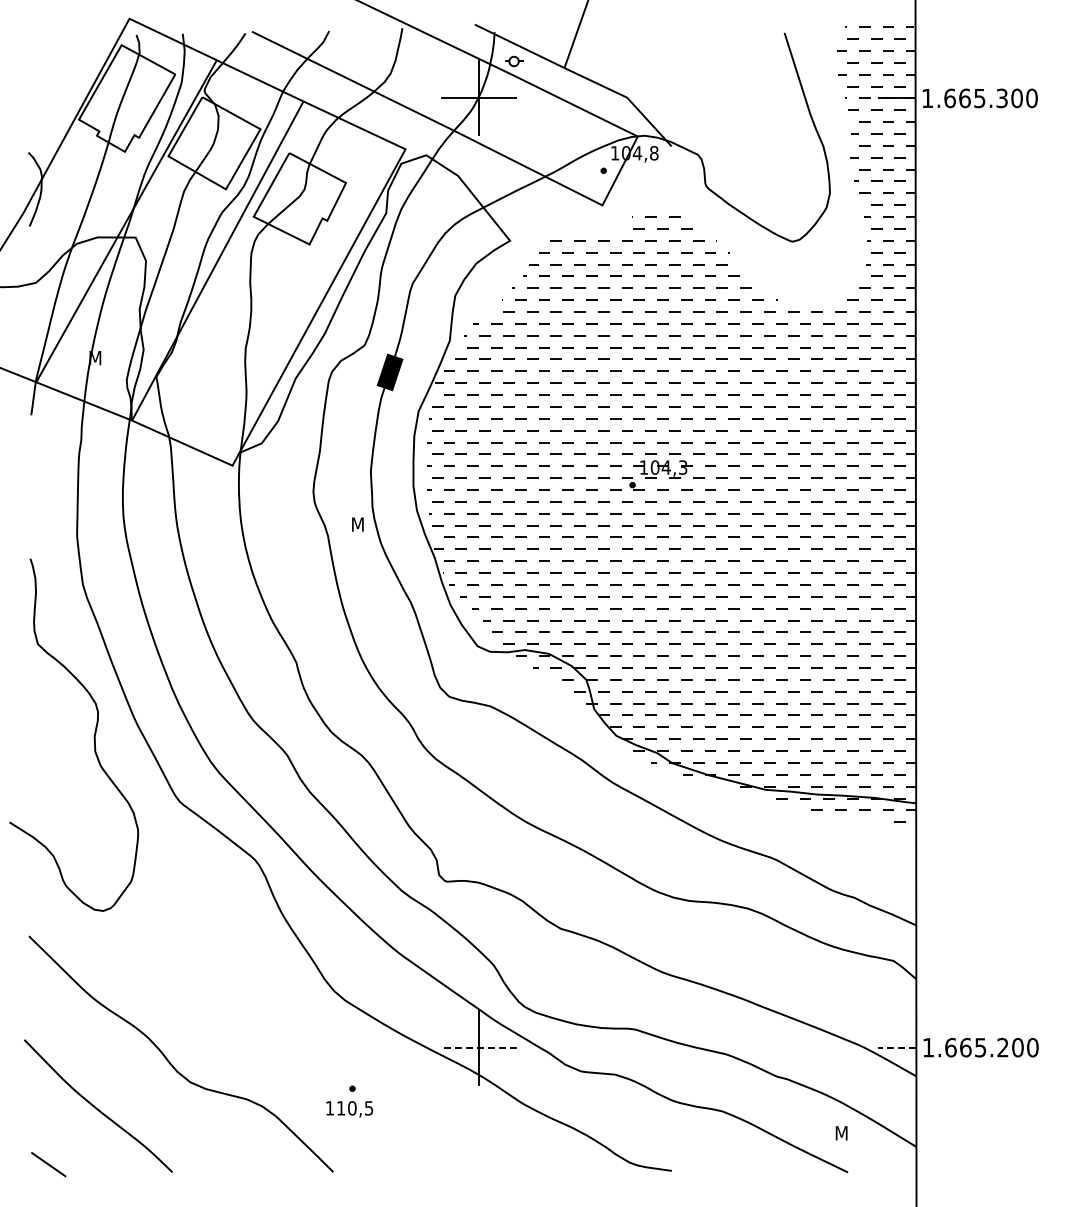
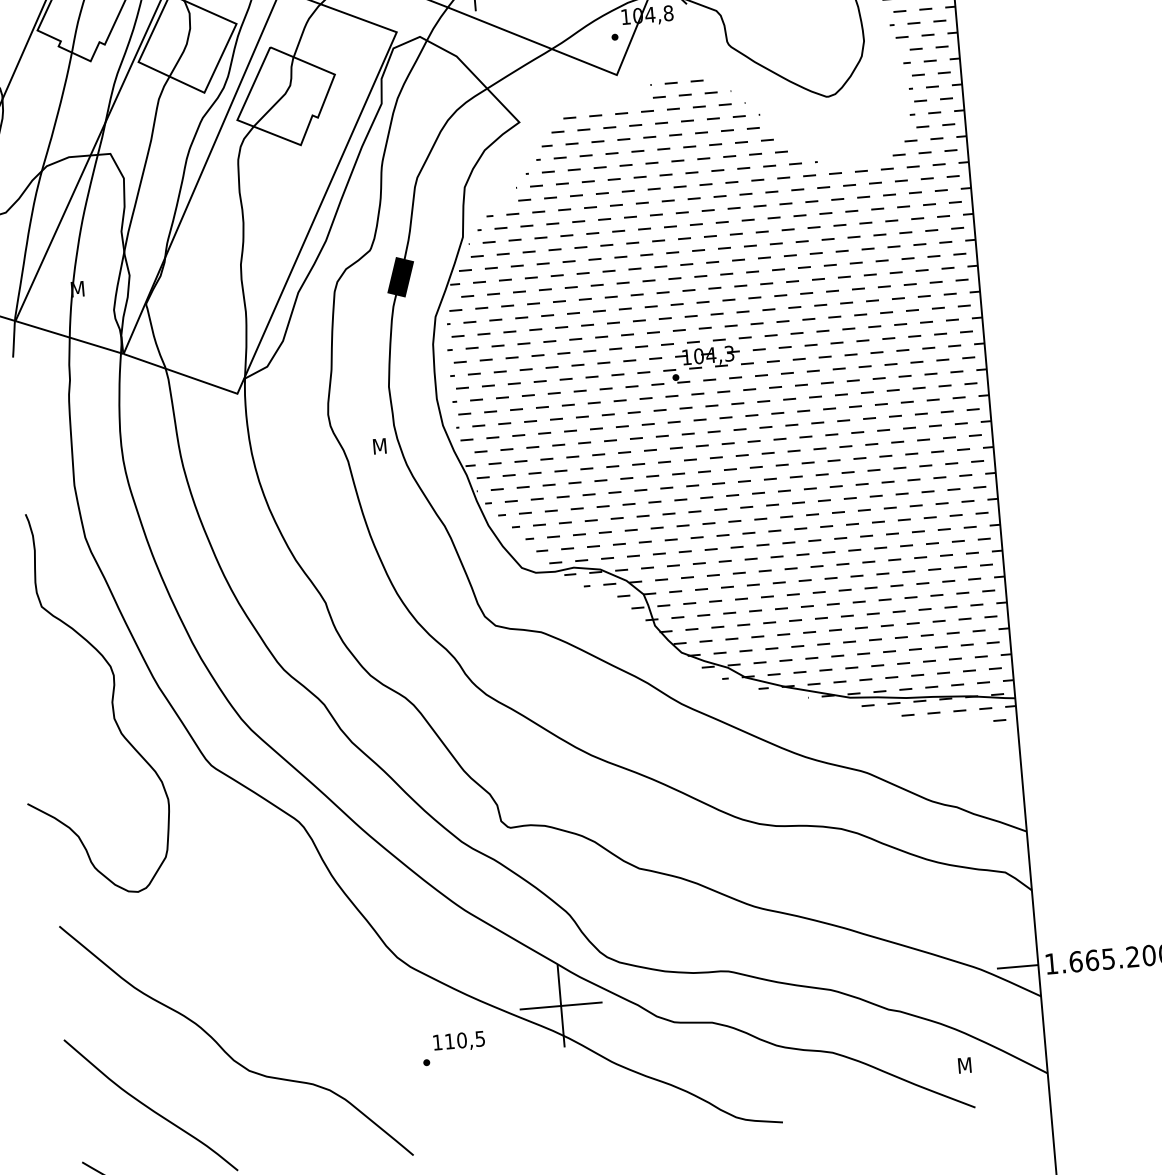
line: (479, 1047) -> (561, 1005), dashed -> solid
line: (897, 1047) -> (1017, 966), dashed -> solid
text: (349, 1109) -> (459, 1041), moved

